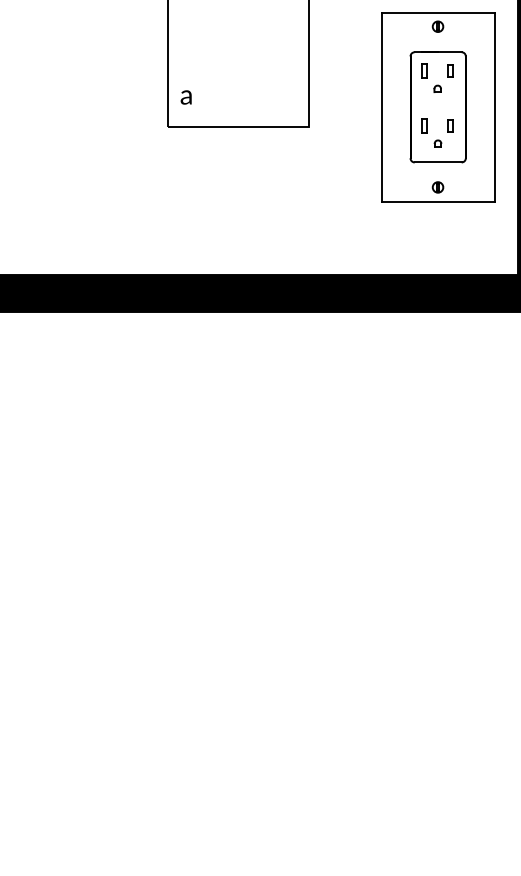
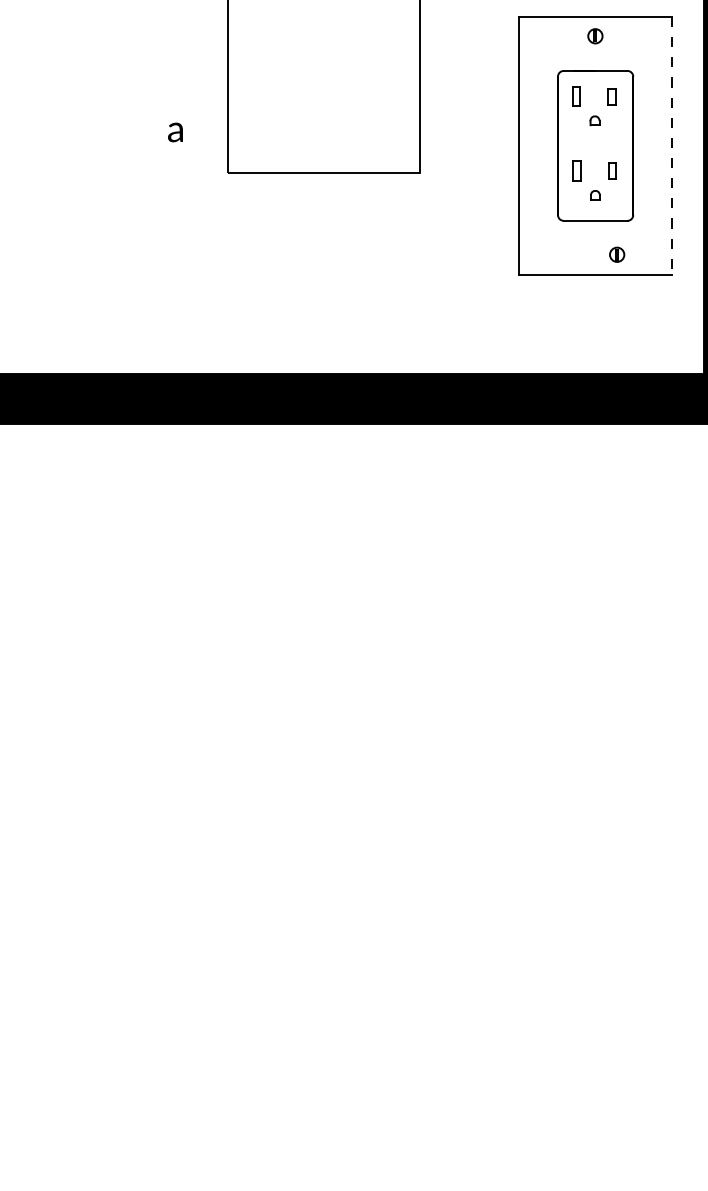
text: (185, 97) -> (174, 132), moved
line: (494, 107) -> (672, 146), solid -> dashed
part: (437, 187) -> (616, 254), moved

